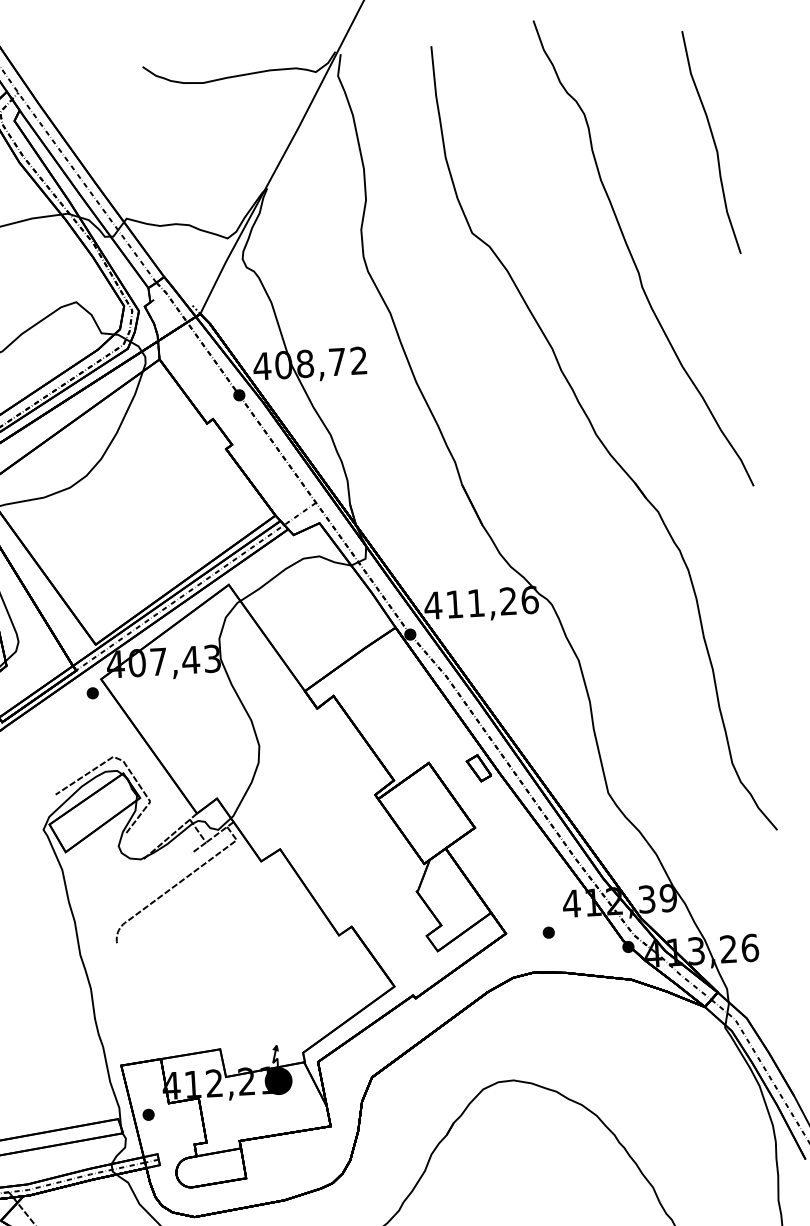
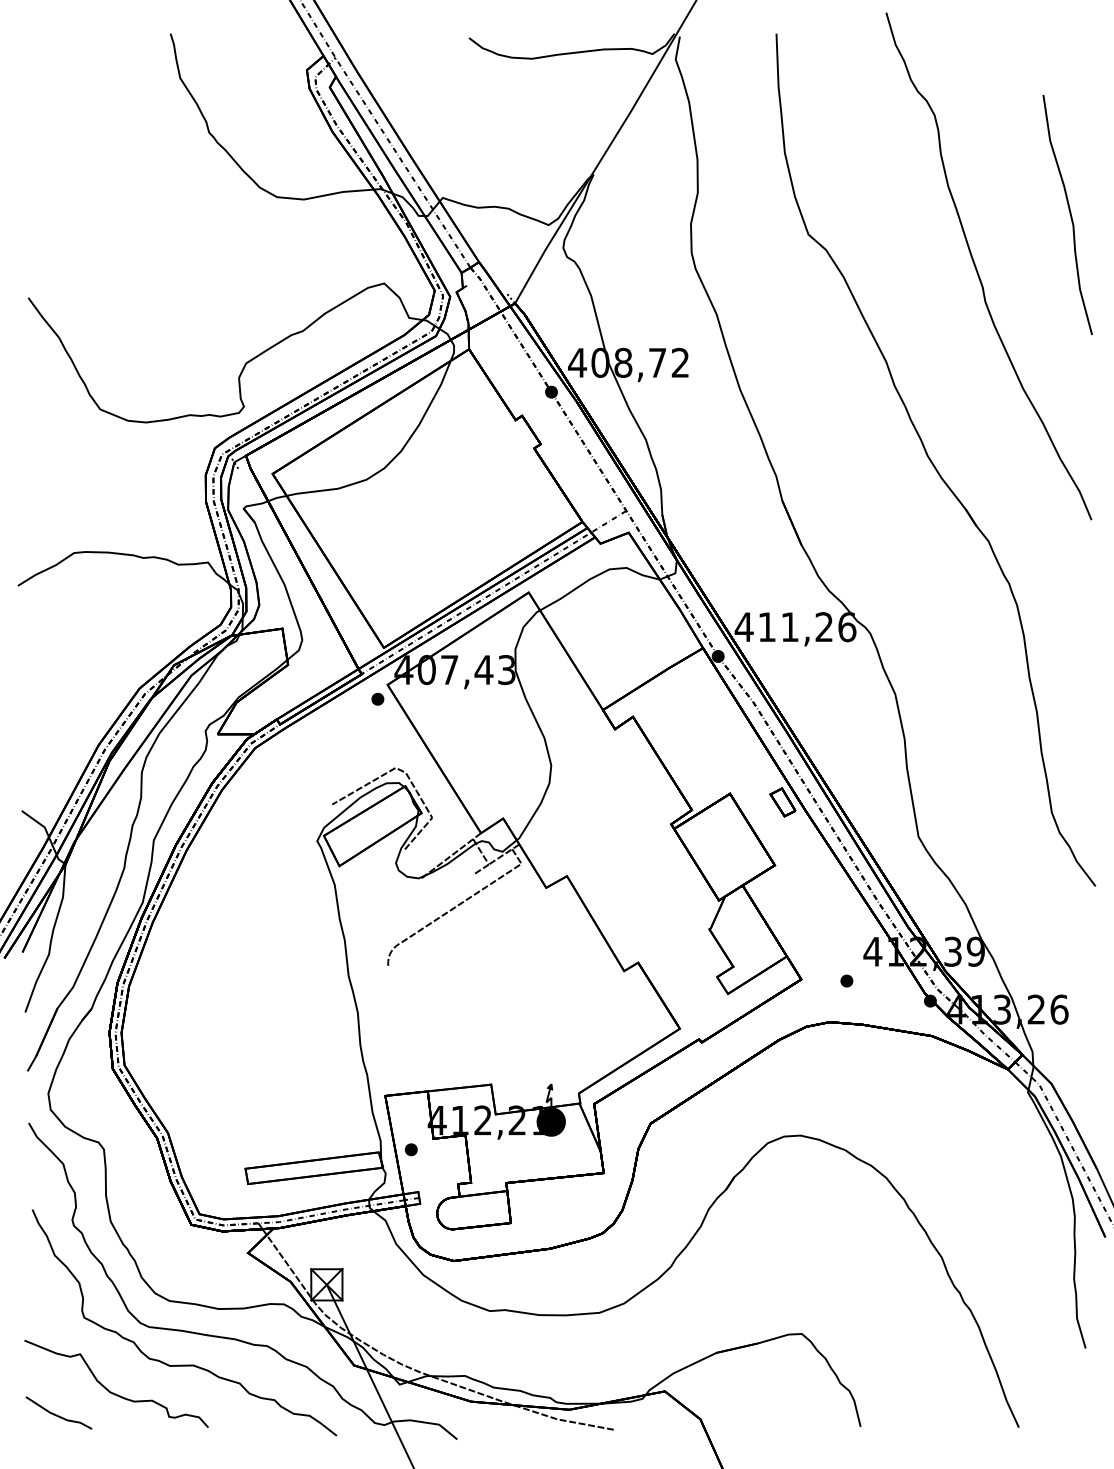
curve: (713, 141) -> (1069, 214), moved

